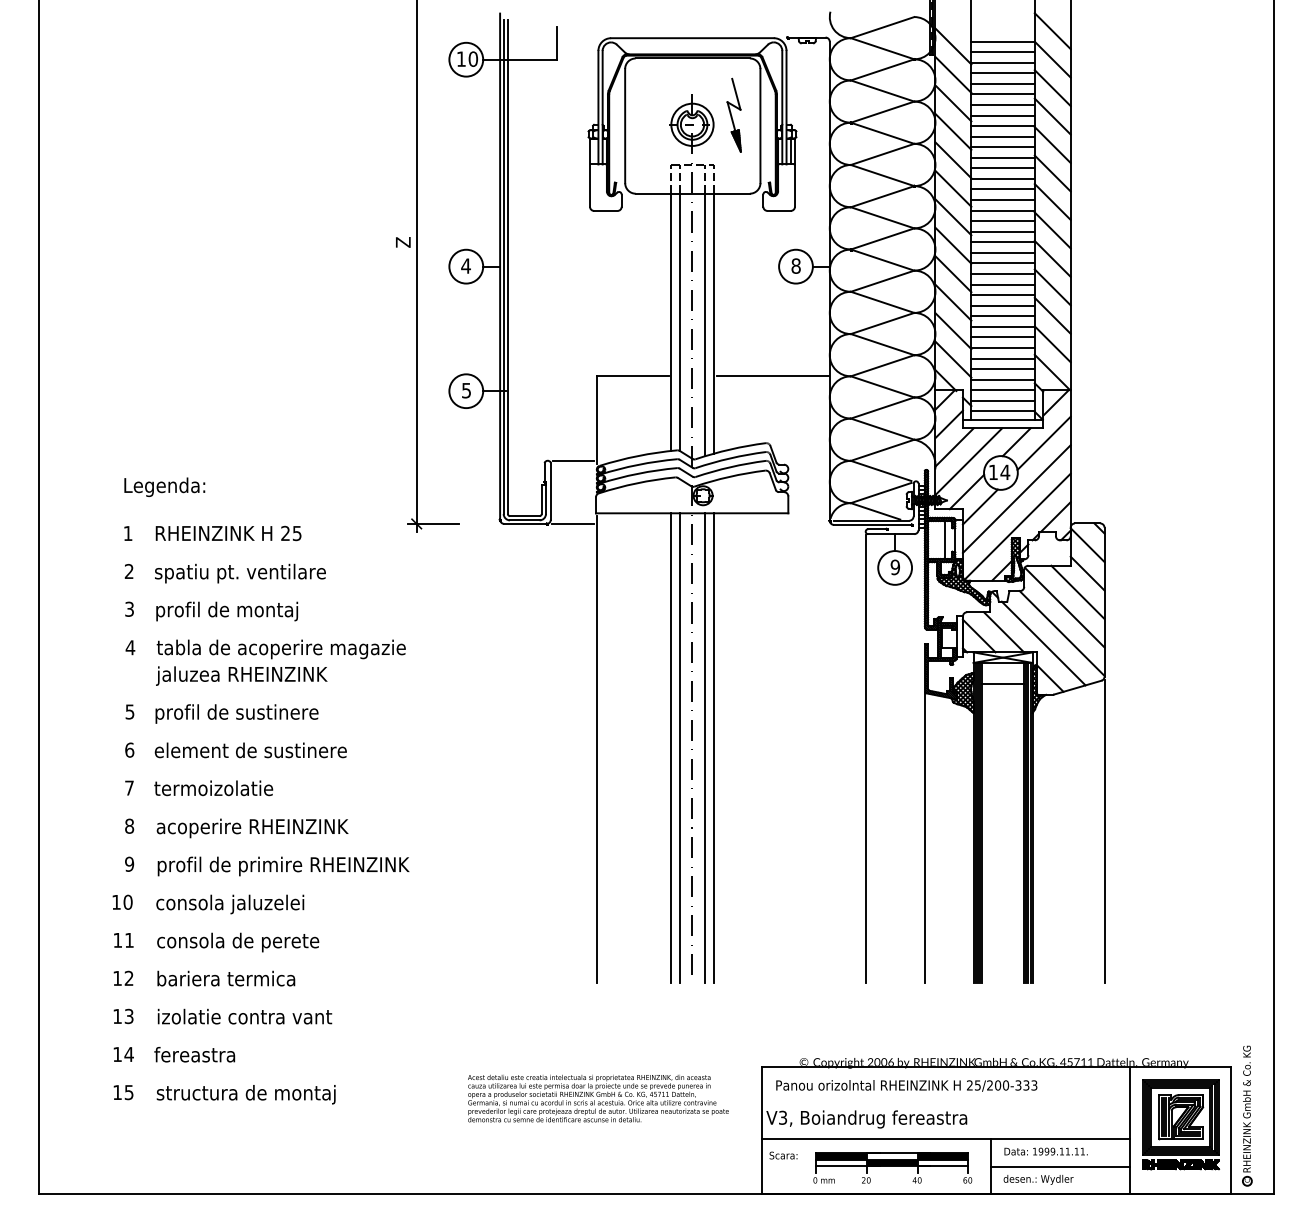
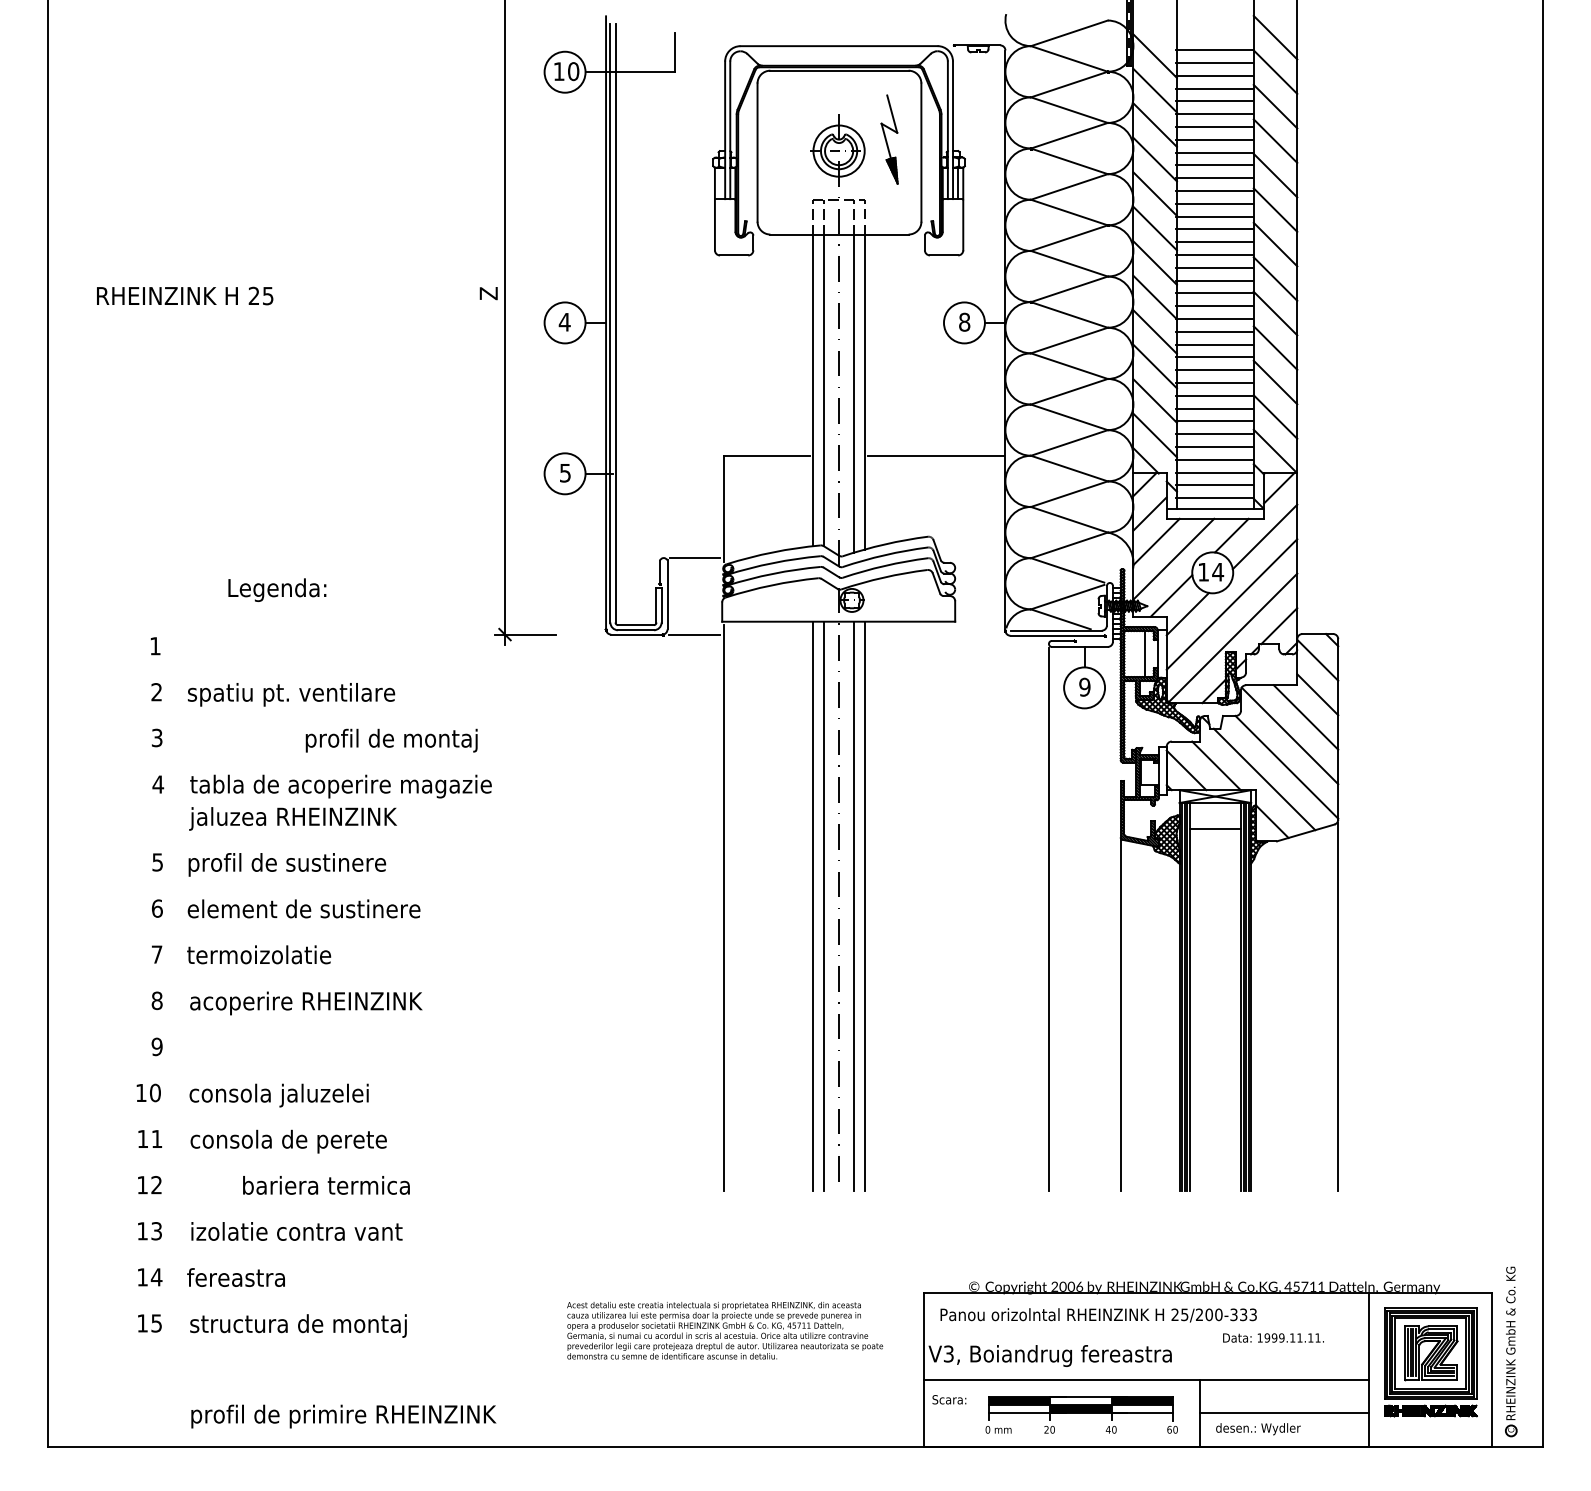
text: (164, 486) -> (277, 589), moved
text: (228, 533) -> (184, 296), moved
text: (227, 611) -> (392, 740), moved
text: (283, 866) -> (343, 1416), moved
text: (226, 978) -> (326, 1185), moved
text: (1045, 1151) -> (1272, 1337), moved

